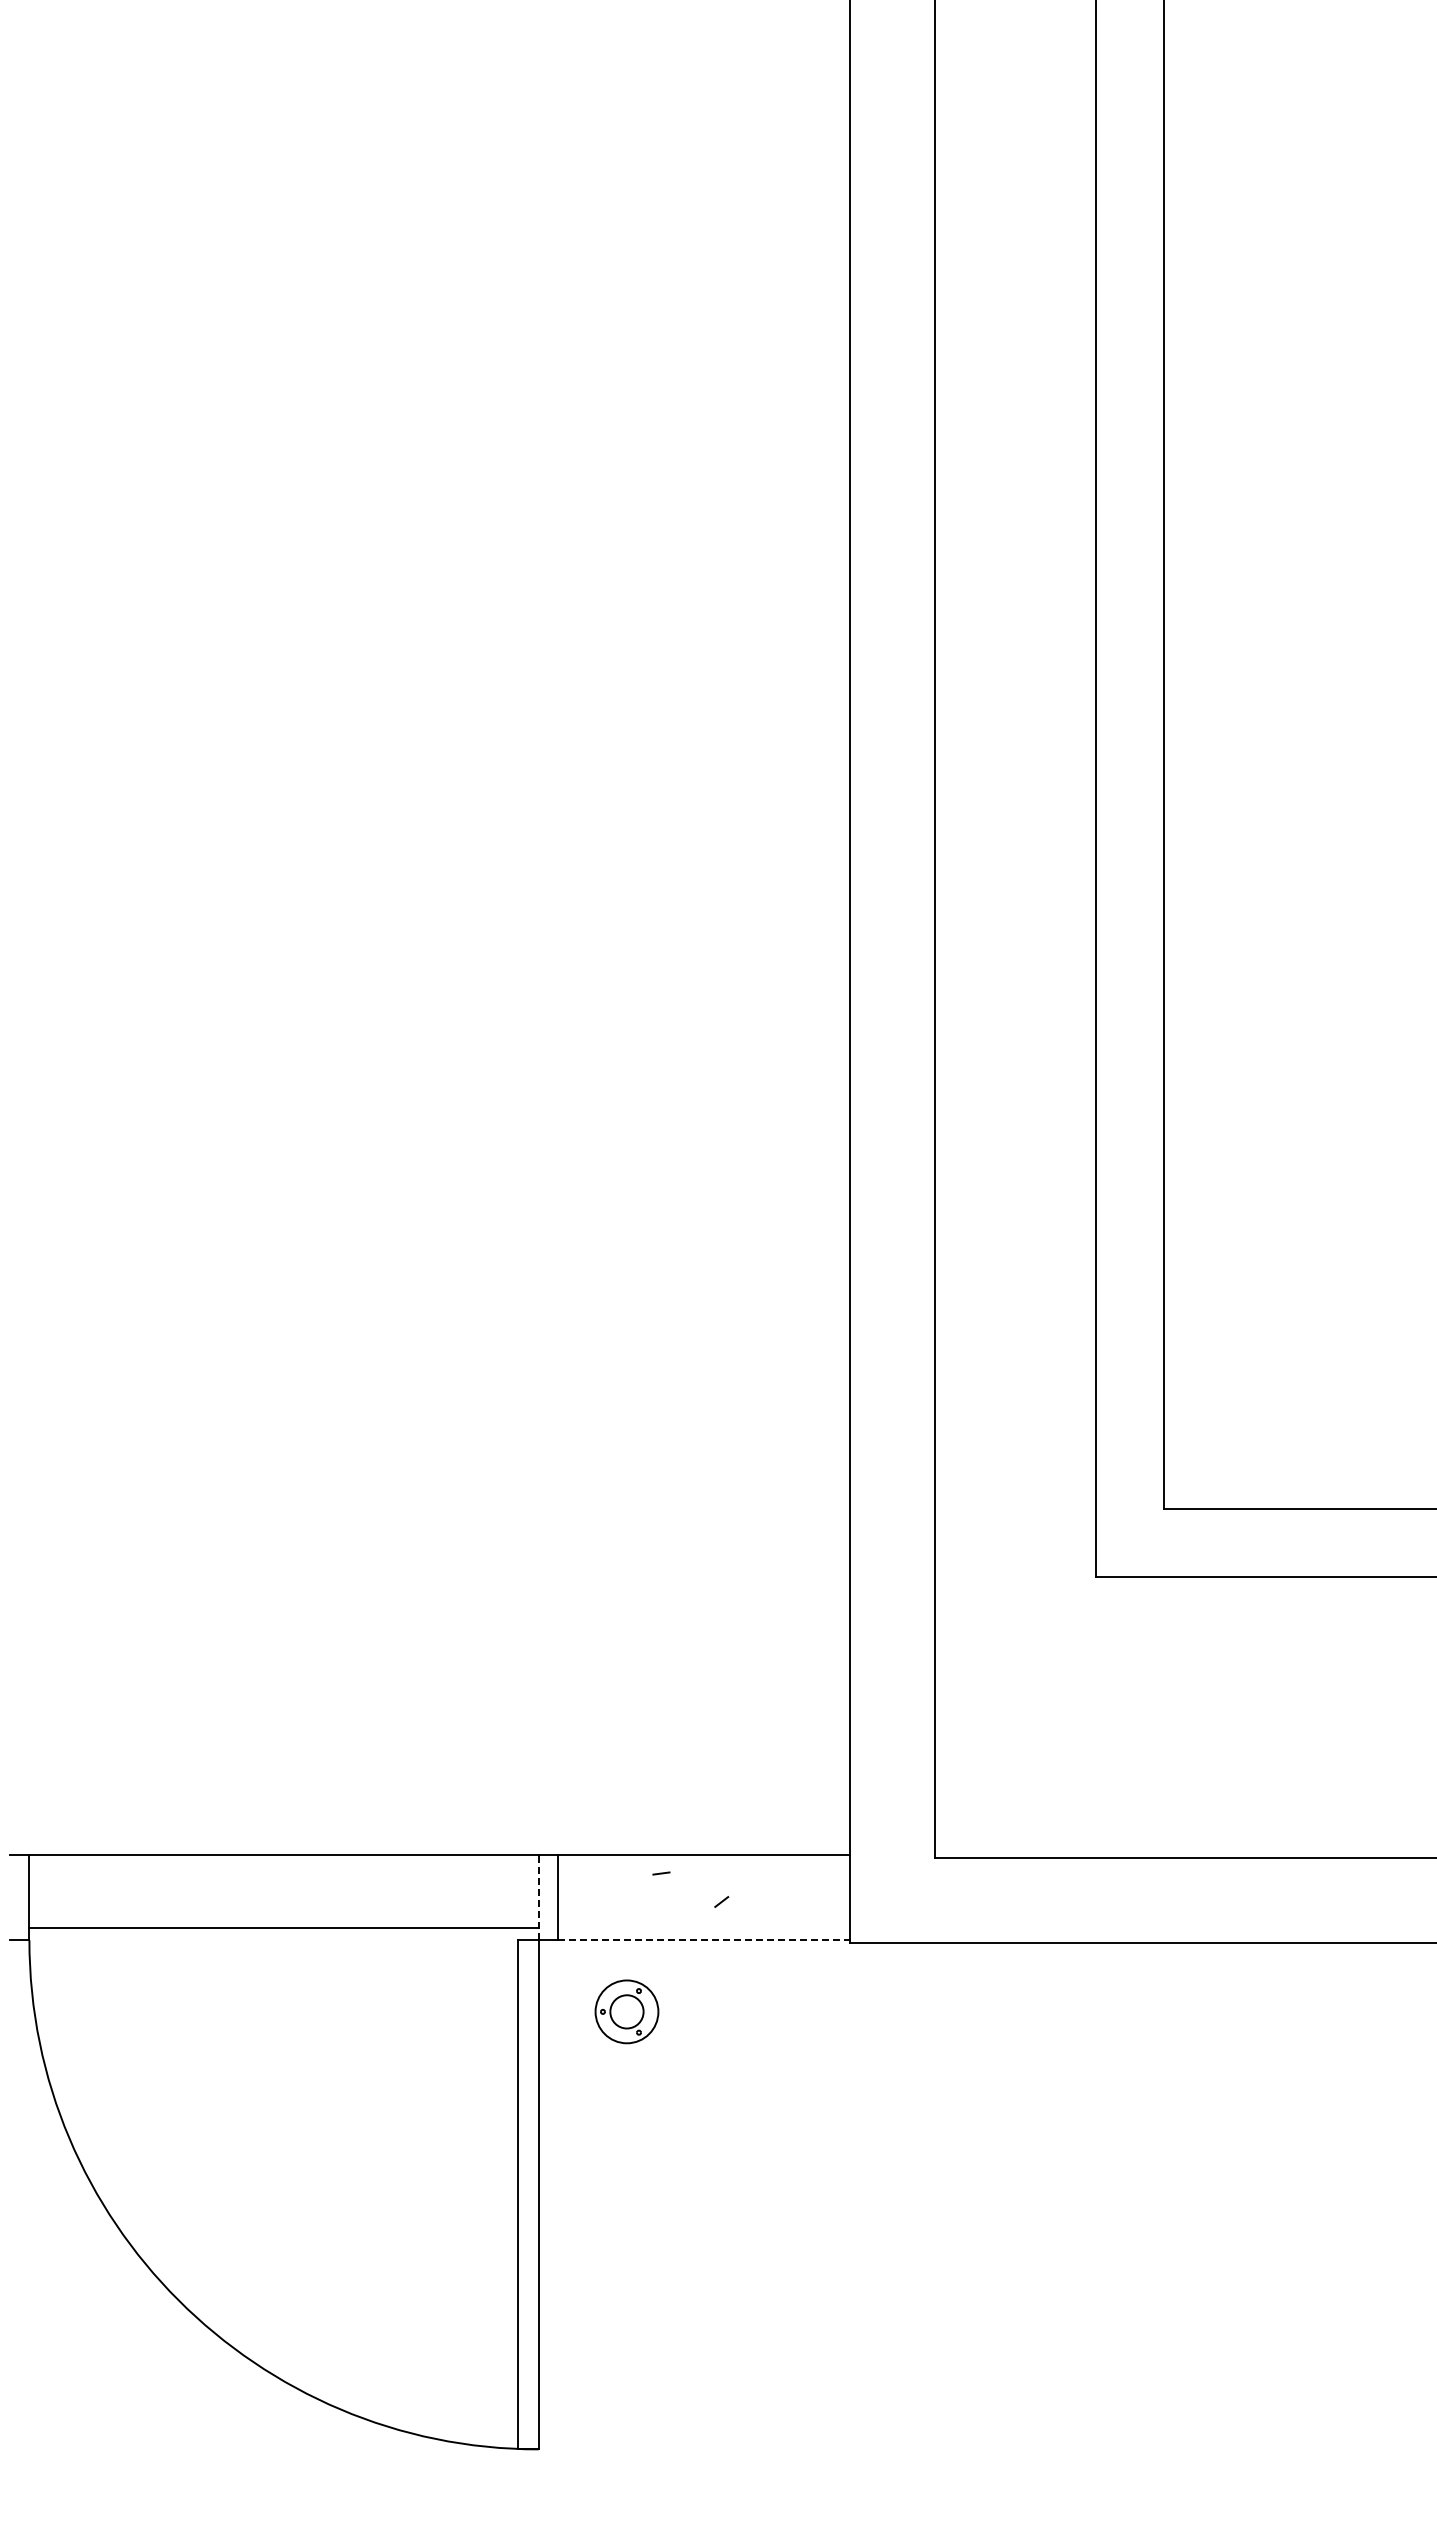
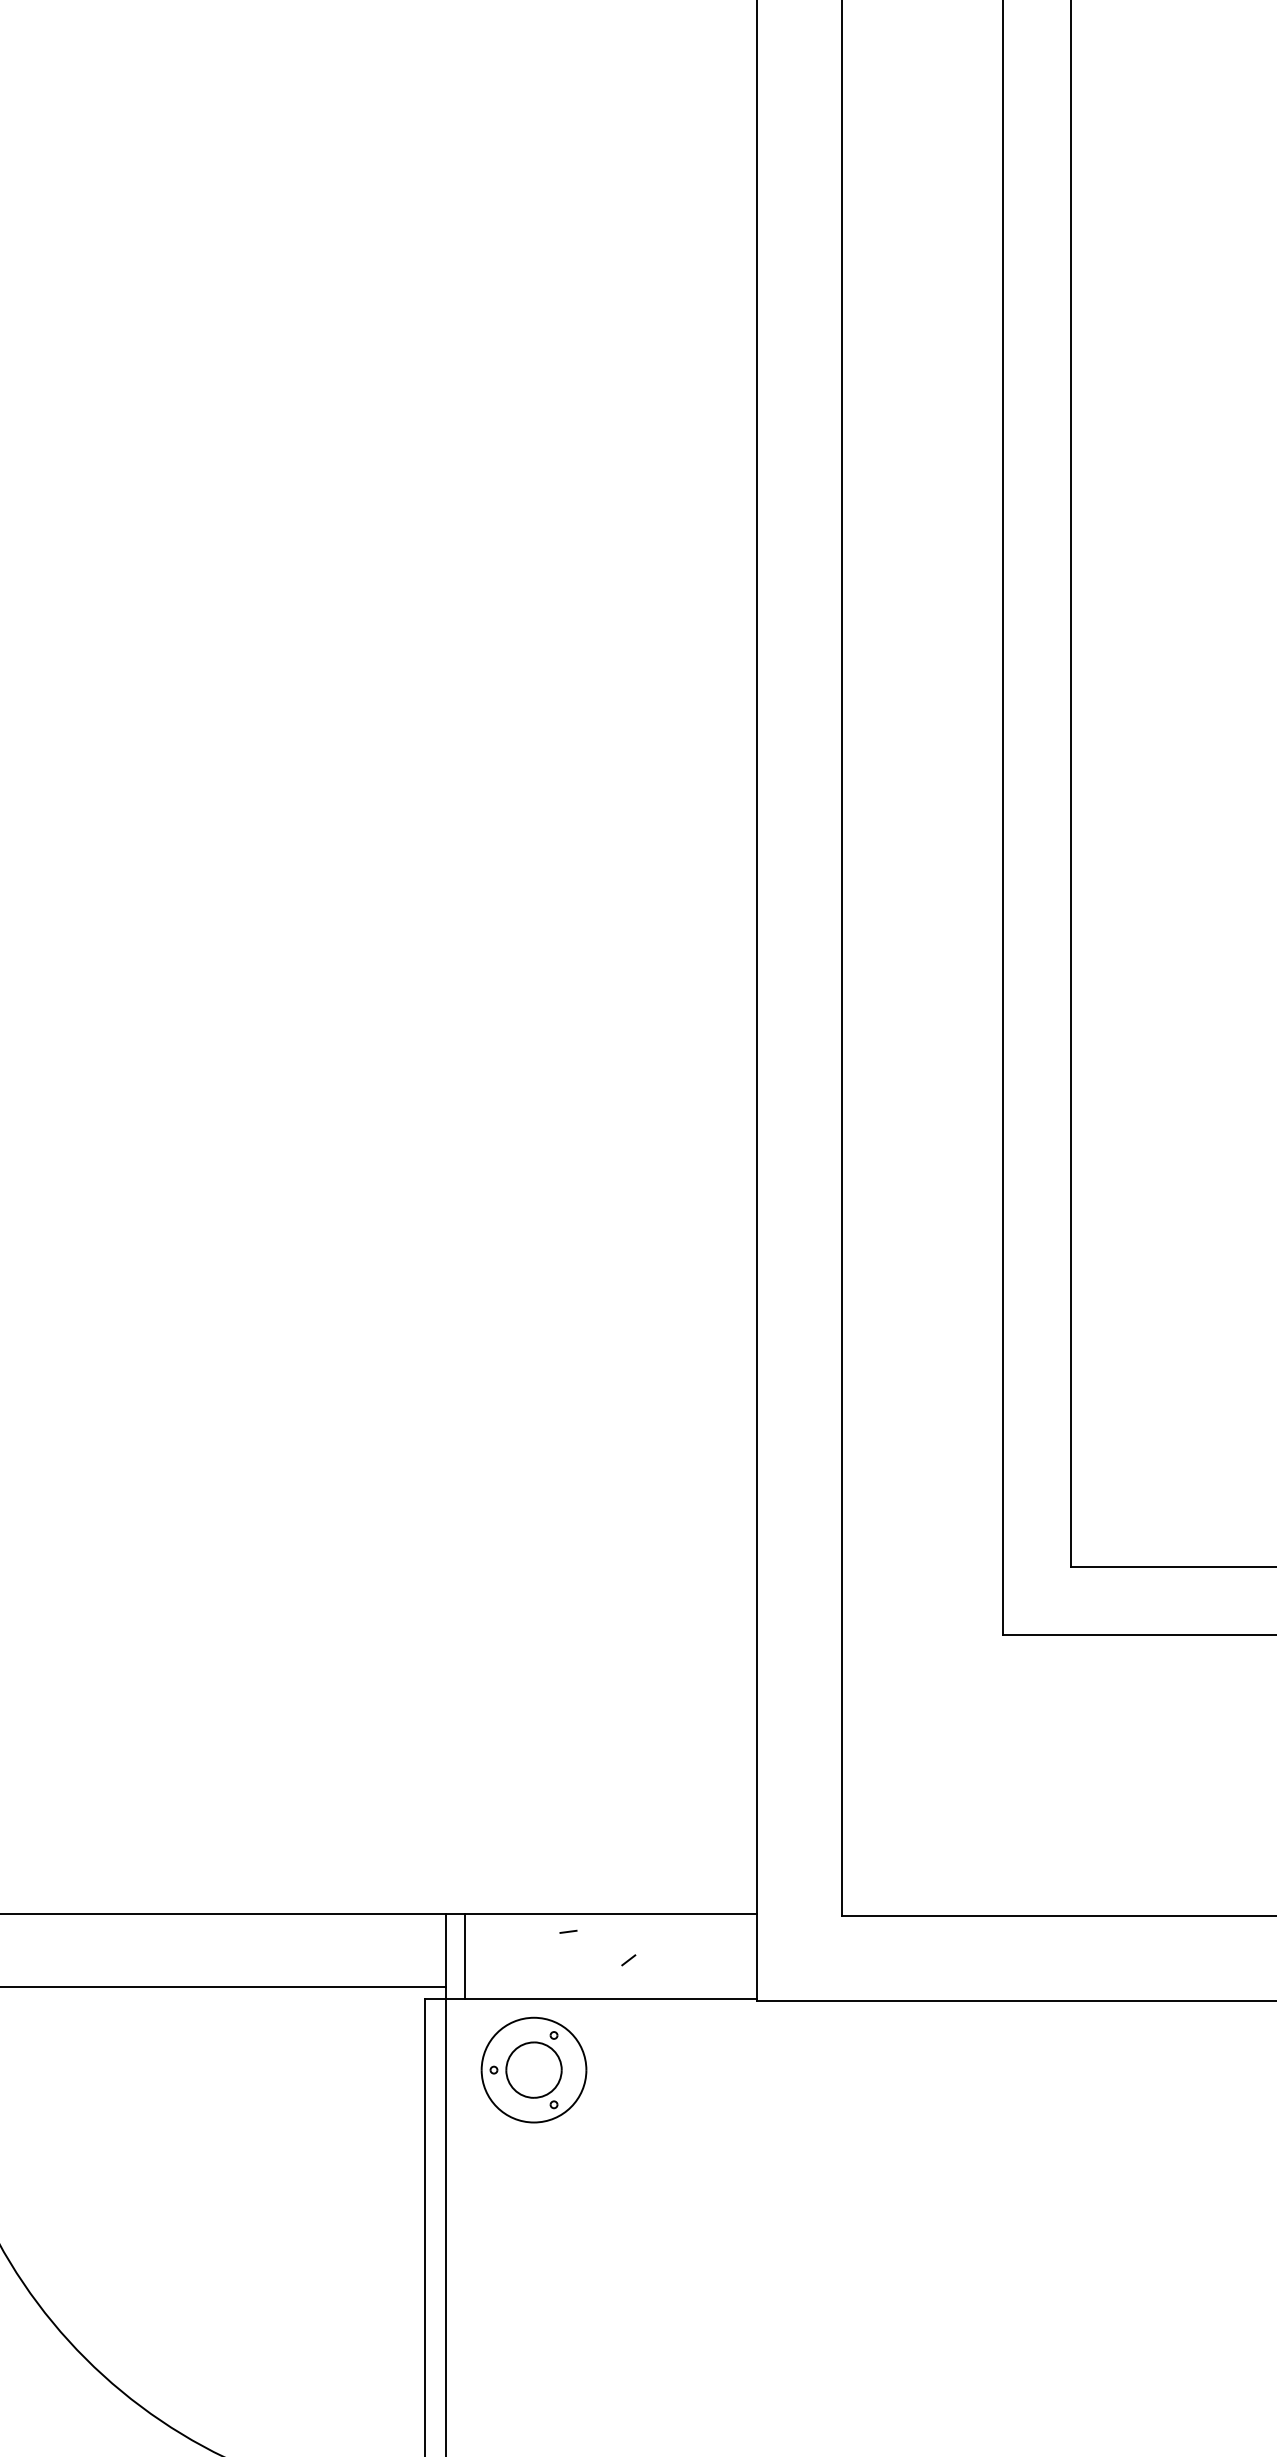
line: (538, 1897) -> (445, 1955), dashed -> solid
line: (703, 1940) -> (610, 1998), dashed -> solid
part: (626, 2011) -> (533, 2069), size x1.67

